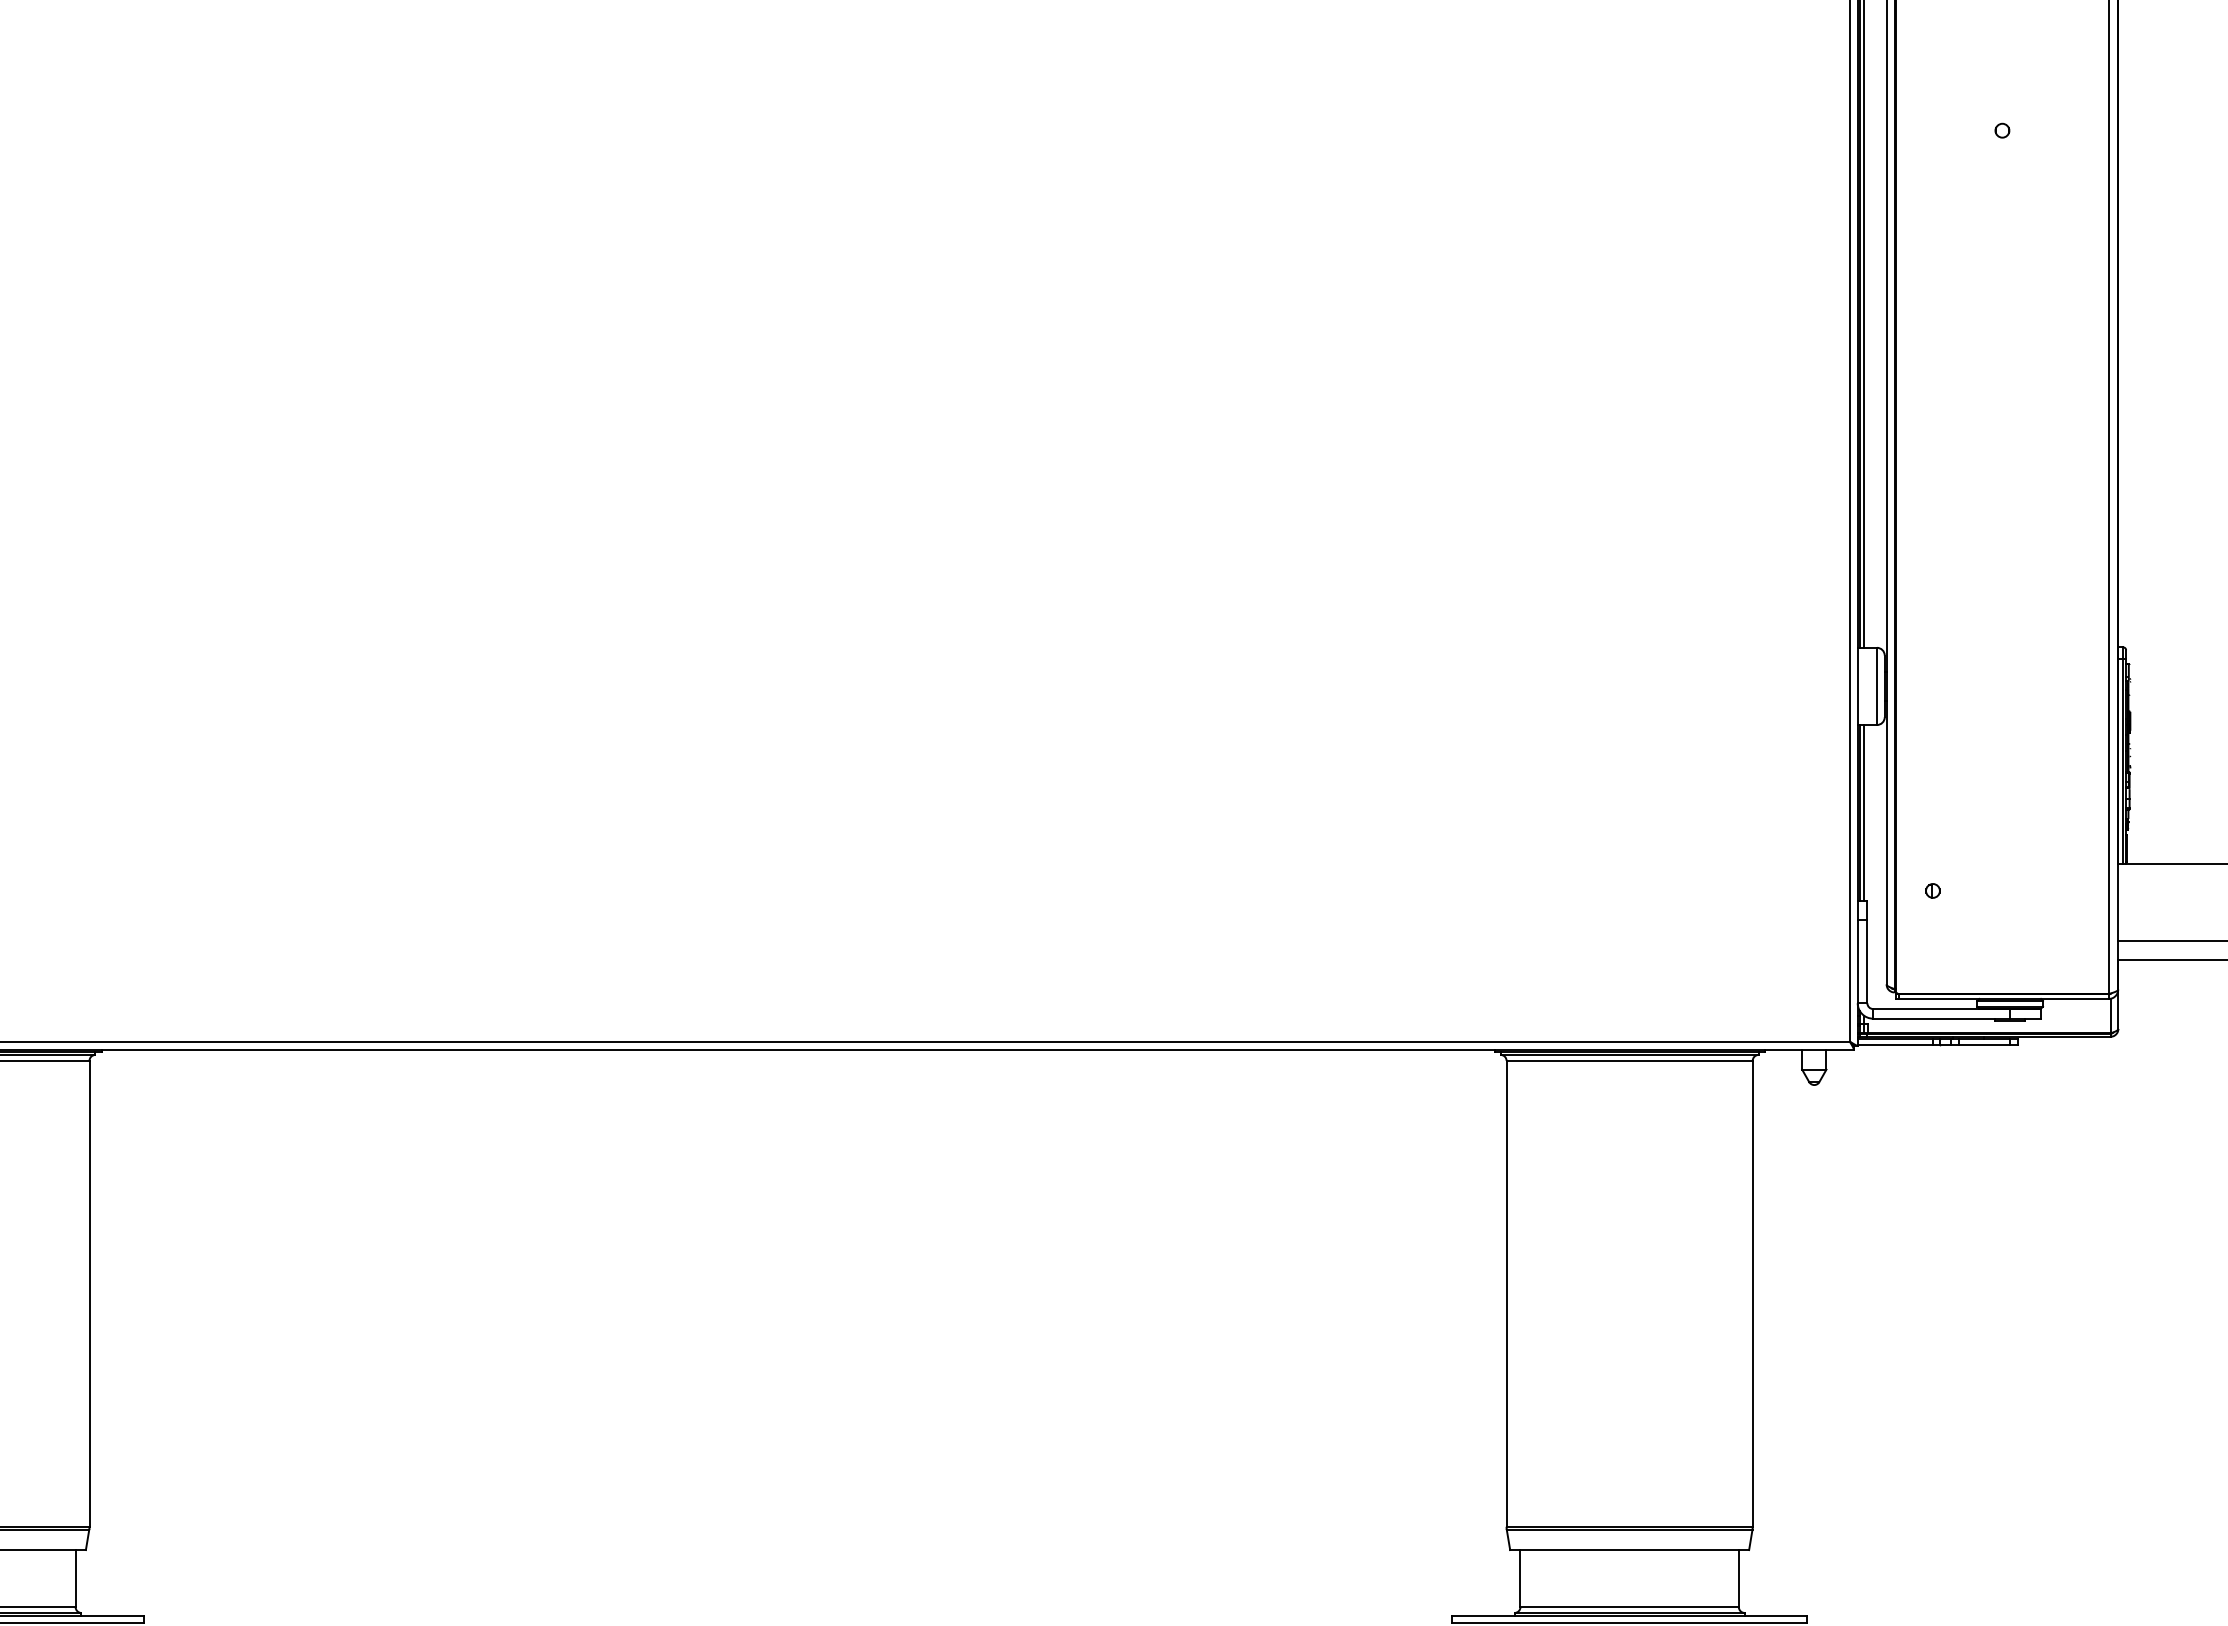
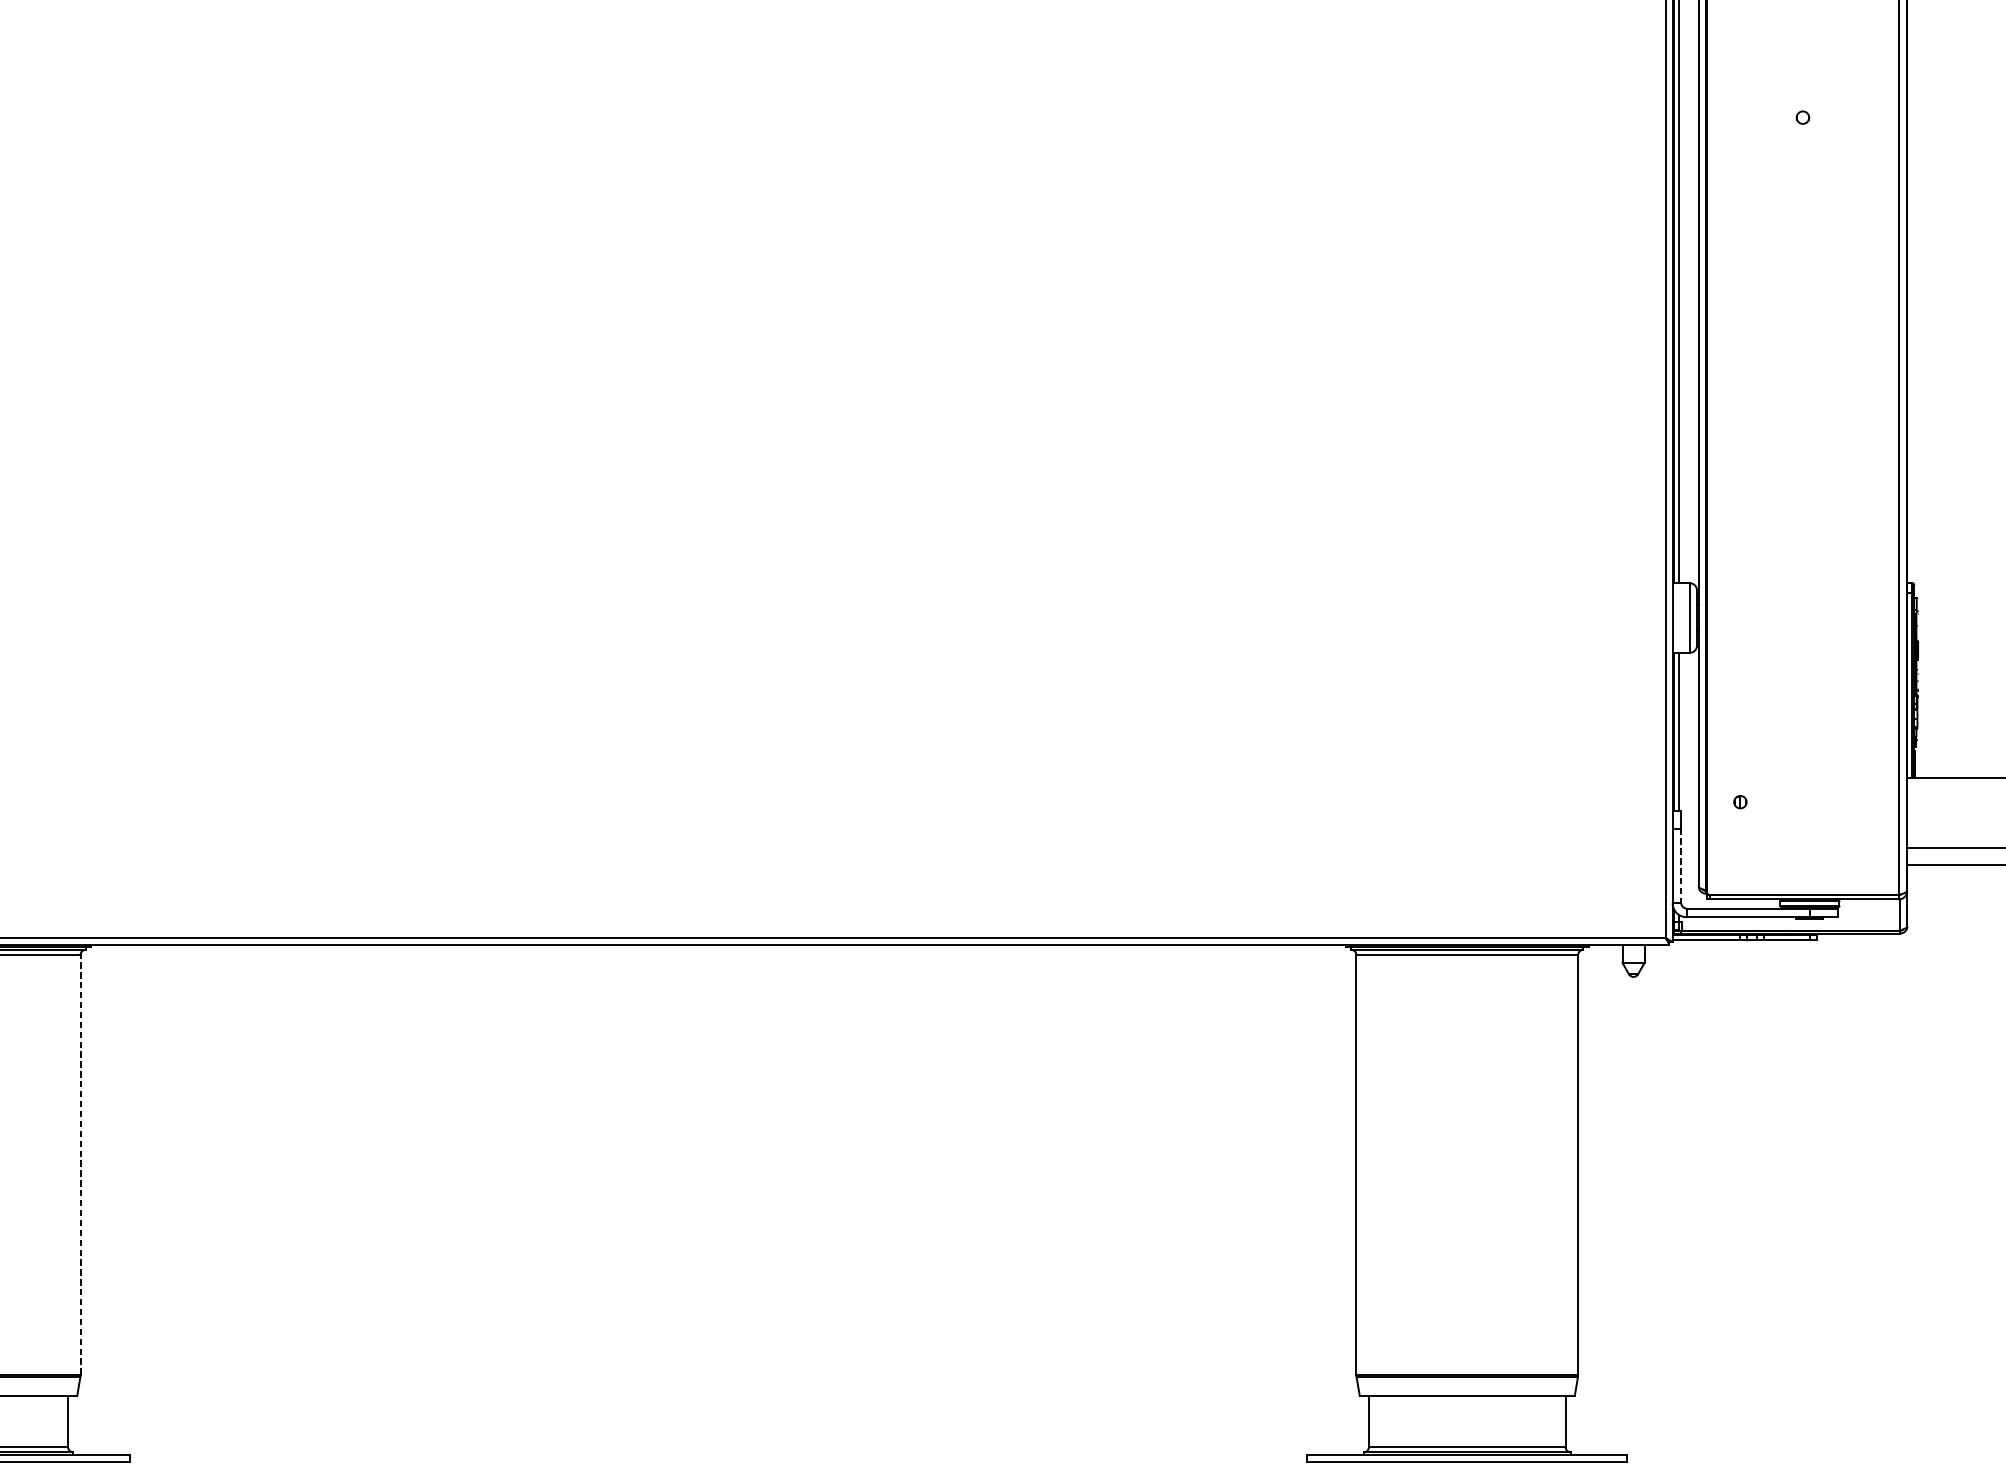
line: (1867, 962) -> (1681, 866), solid -> dashed
line: (89, 1293) -> (80, 1164), solid -> dashed

